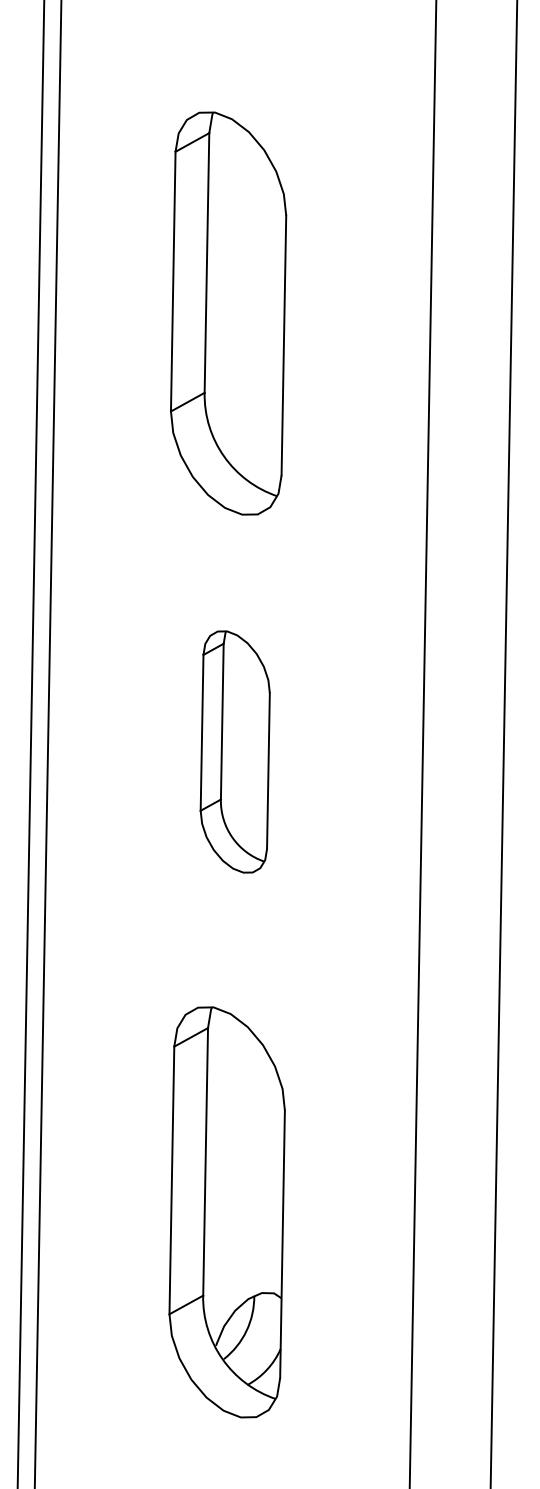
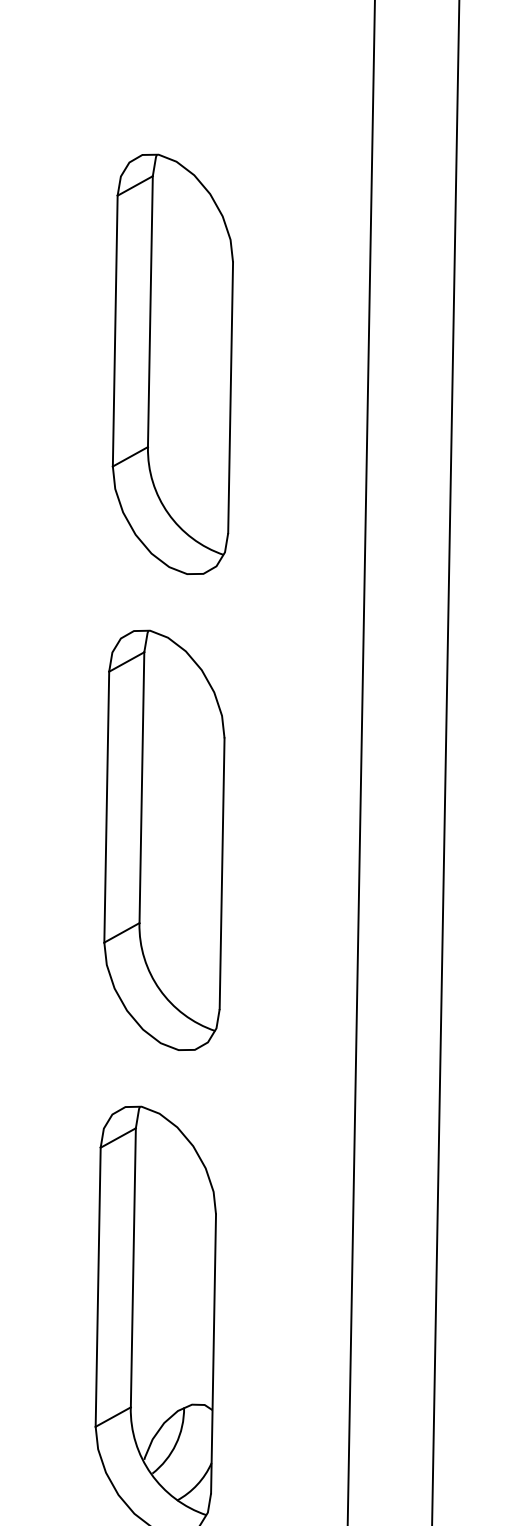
part: (228, 313) -> (172, 364), moved
part: (234, 751) -> (163, 839), size x1.67

